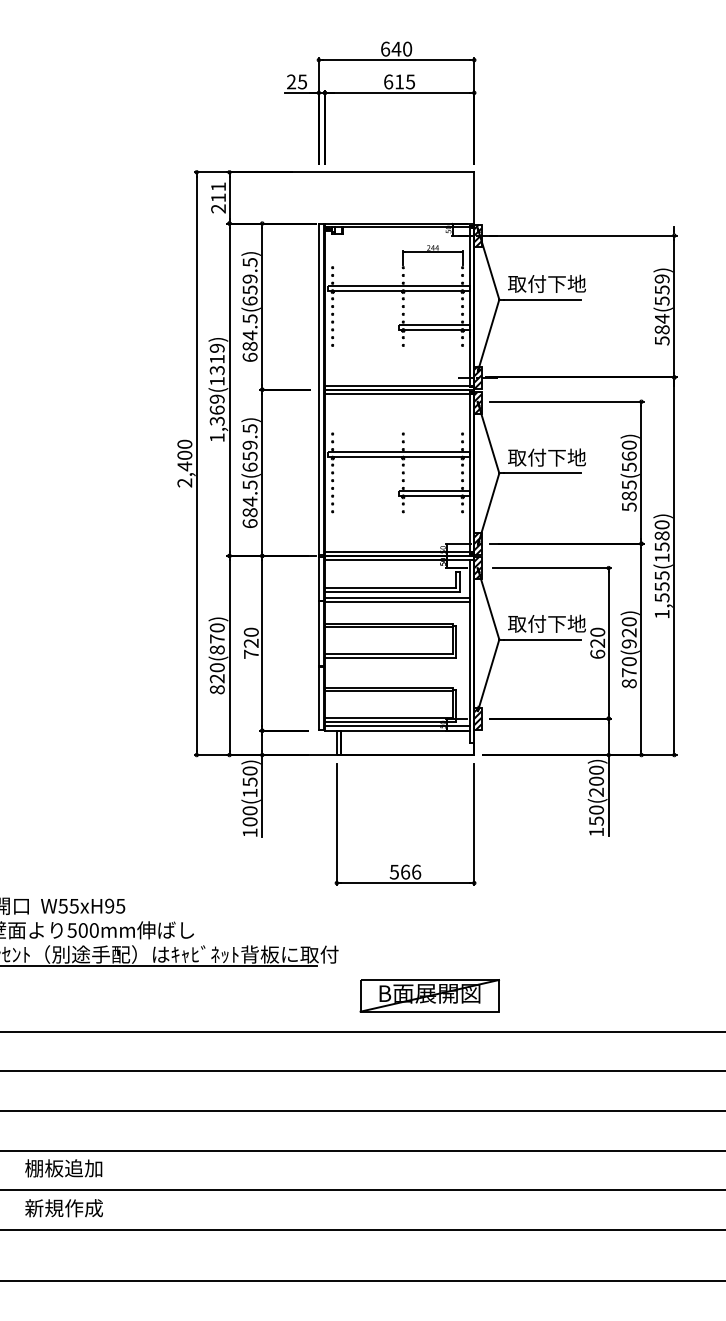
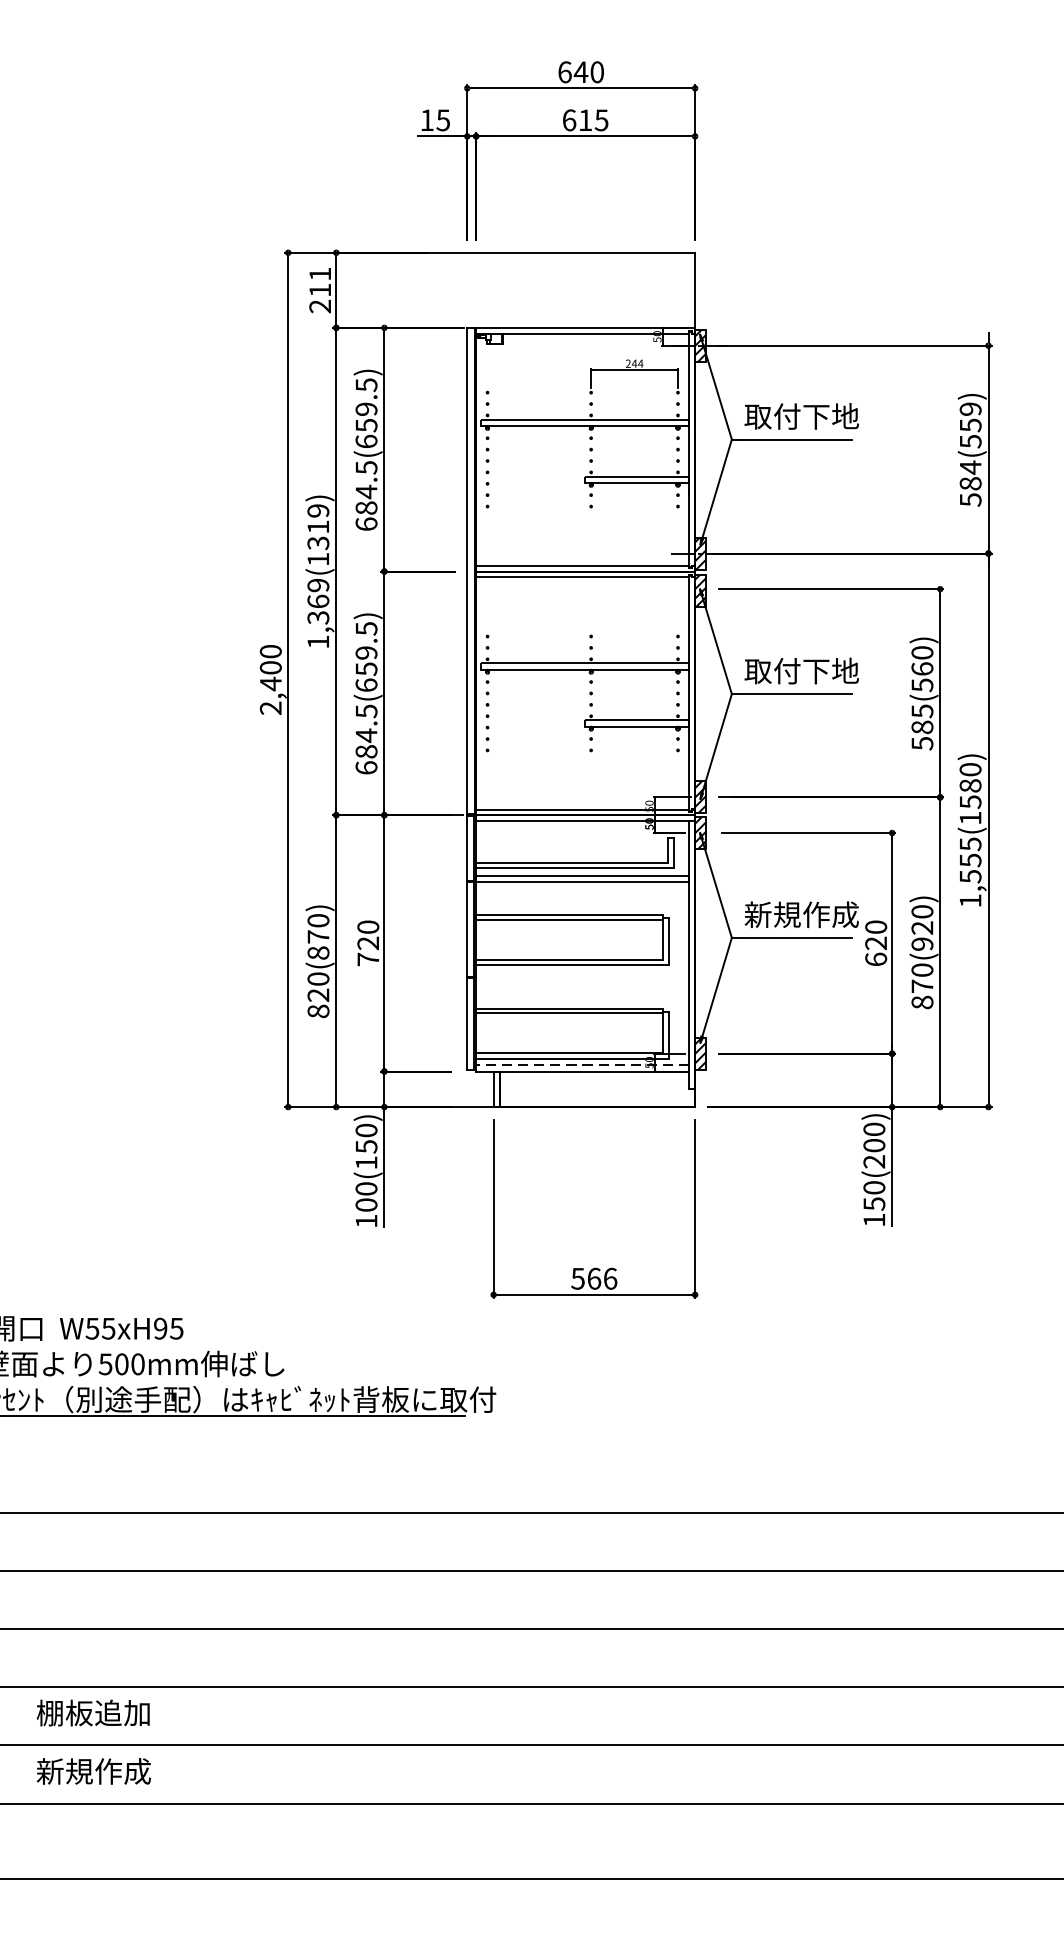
text: (291, 81) -> (427, 119), 25 -> 15
text: (546, 623) -> (801, 914), 取付下地 -> 新規作成
line: (397, 726) -> (582, 1065), solid -> dashed
part: (429, 995) -> (629, 1459), removed

